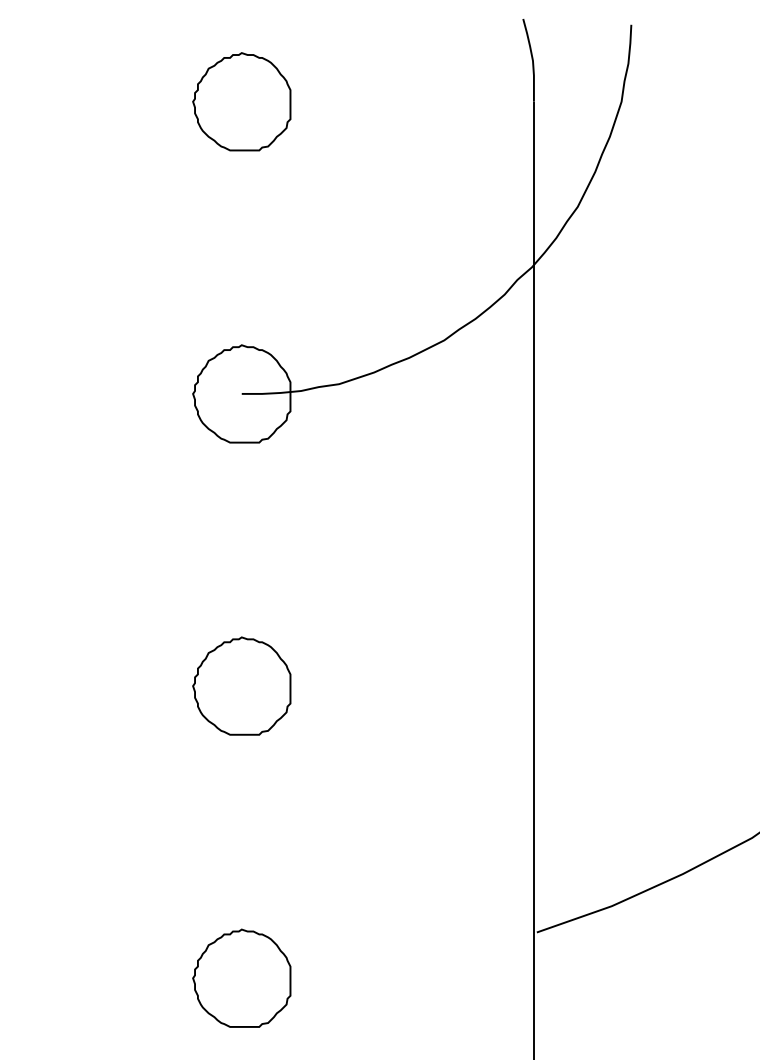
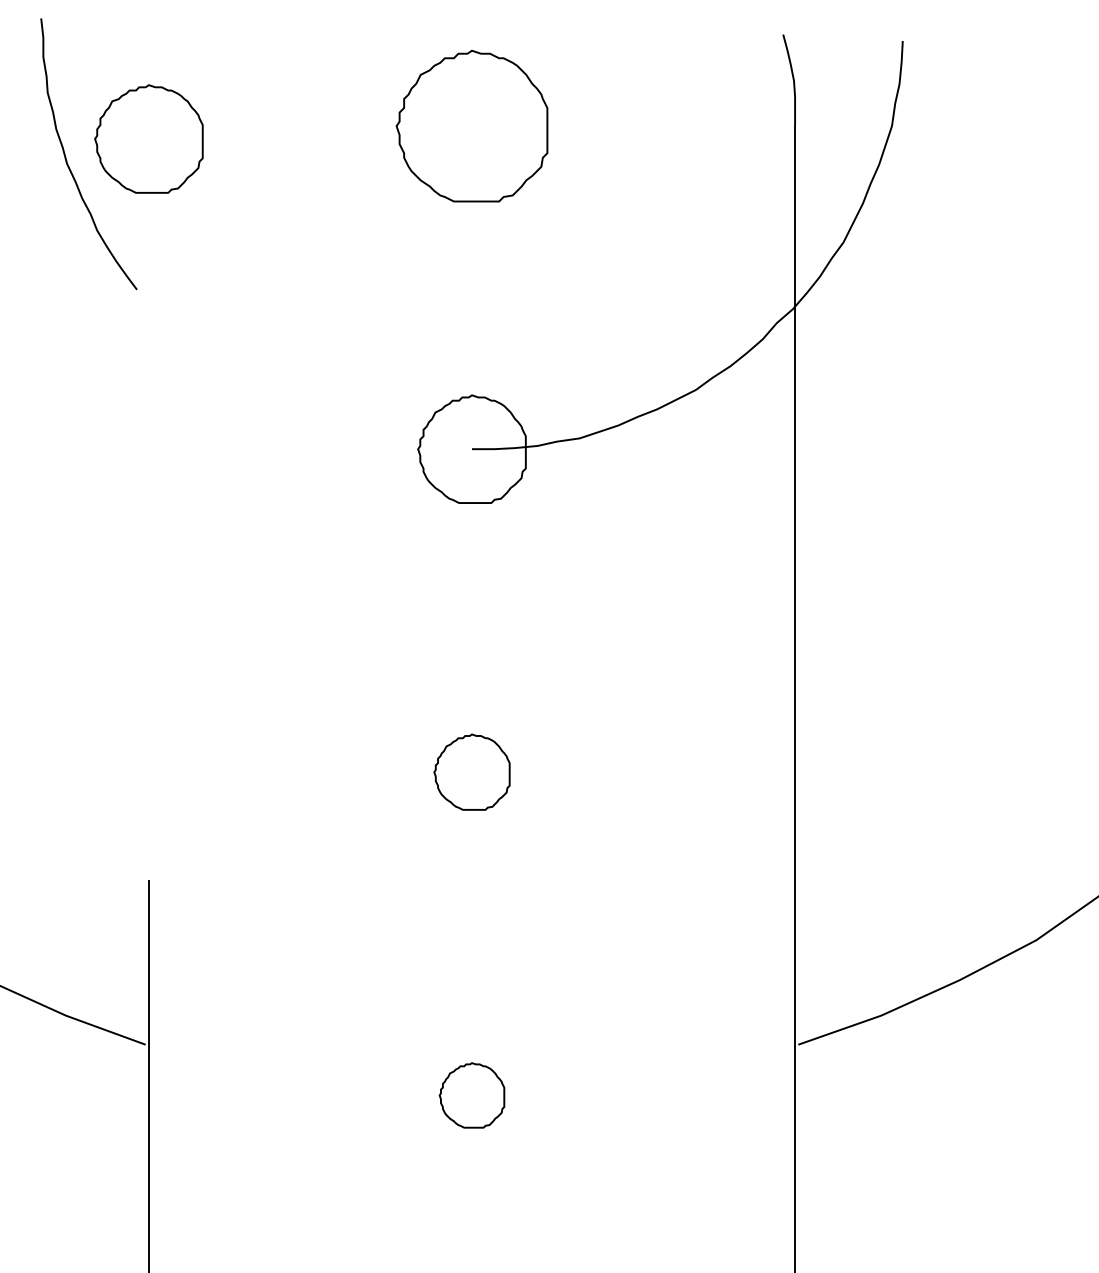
part: (241, 101) -> (471, 125), size x1.4
part: (241, 685) -> (471, 771), size x0.7
part: (241, 978) -> (471, 1095), size x0.6

